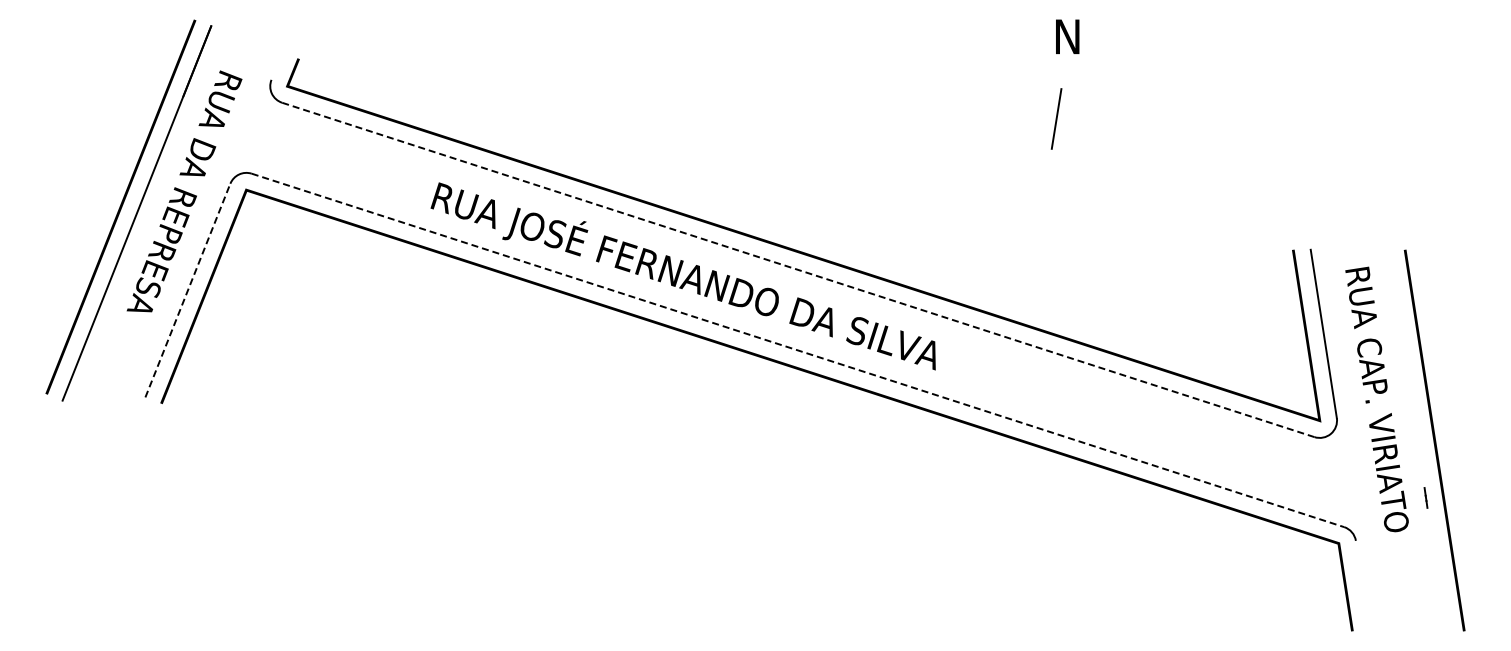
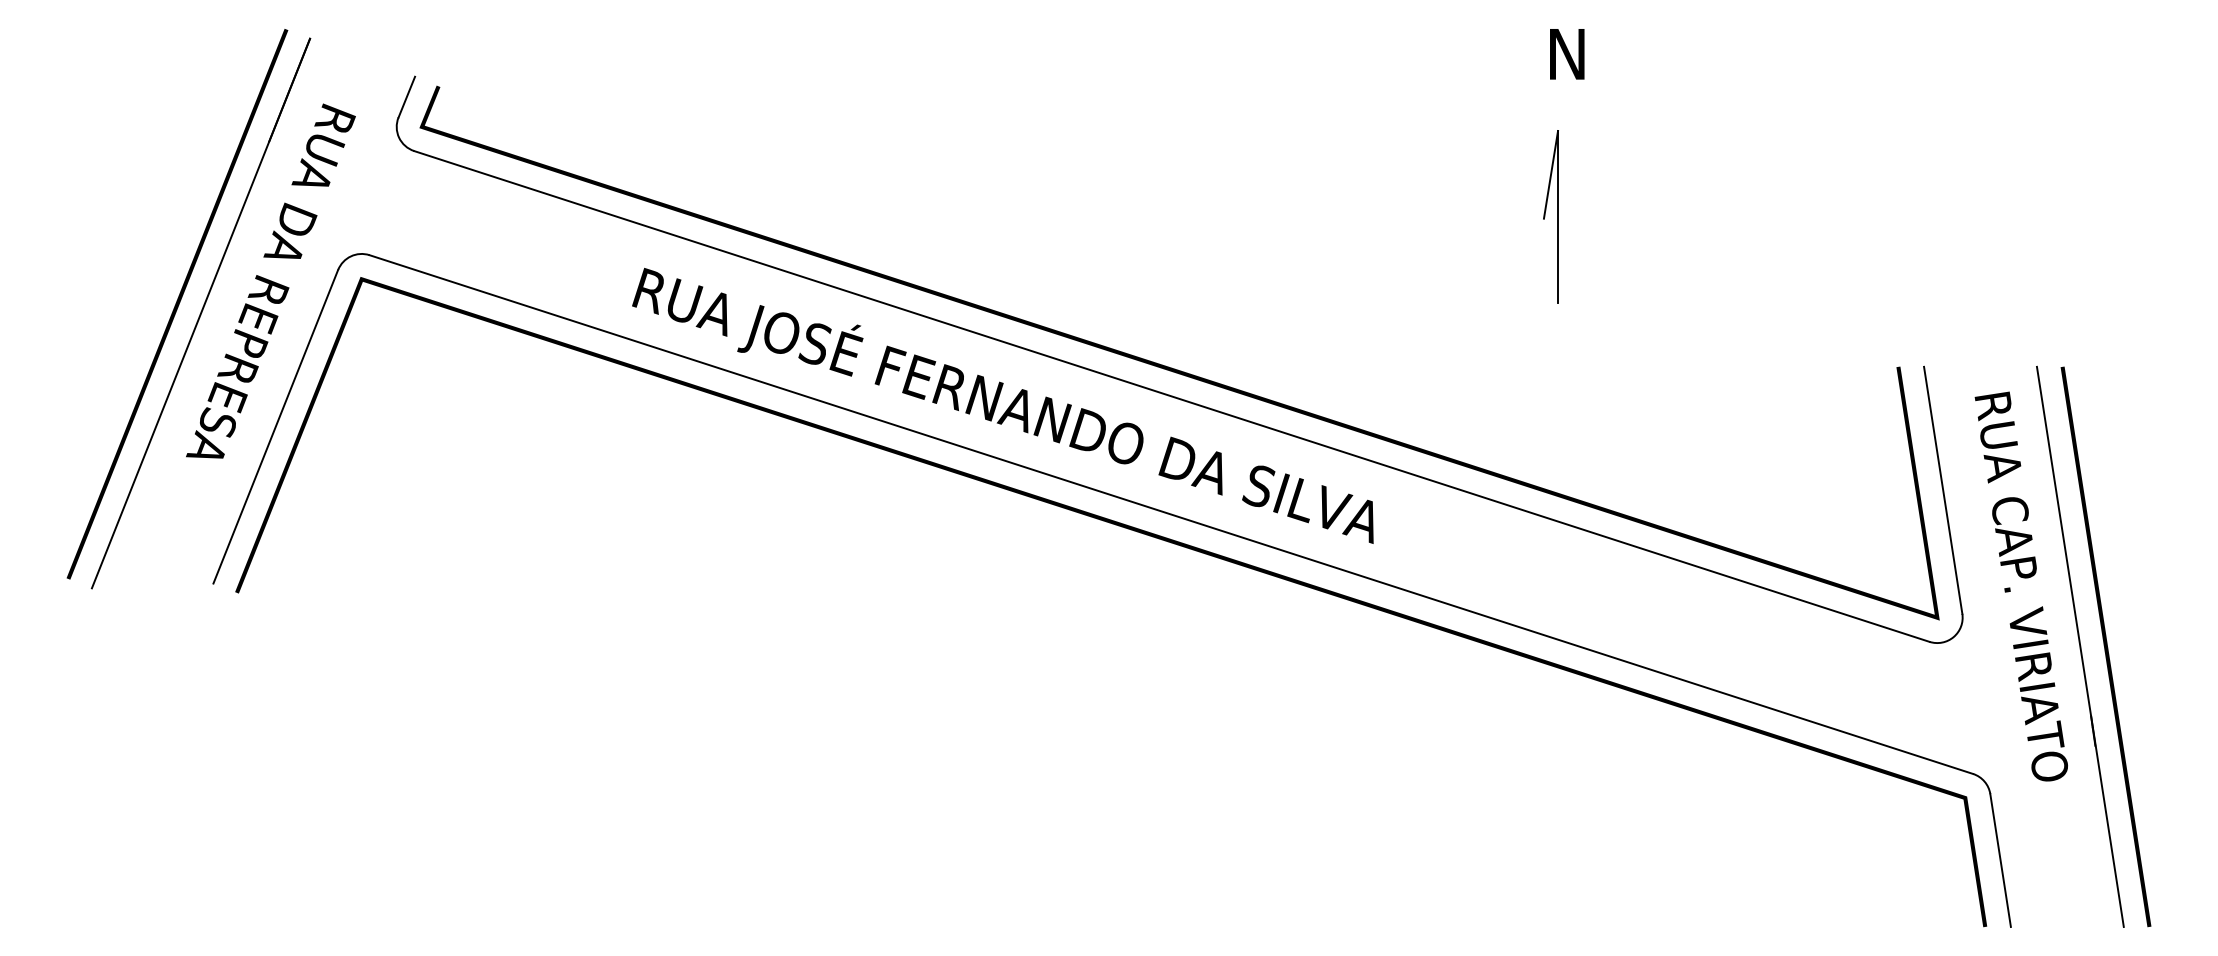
line: (276, 65) -> (405, 96), added
line: (1061, 147) -> (1558, 216), added
line: (798, 269) -> (1172, 395), dashed -> solid
line: (187, 290) -> (275, 426), dashed -> solid
line: (798, 350) -> (1172, 514), dashed -> solid
line: (1416, 440) -> (2079, 646), added
line: (1362, 585) -> (2000, 859), added

